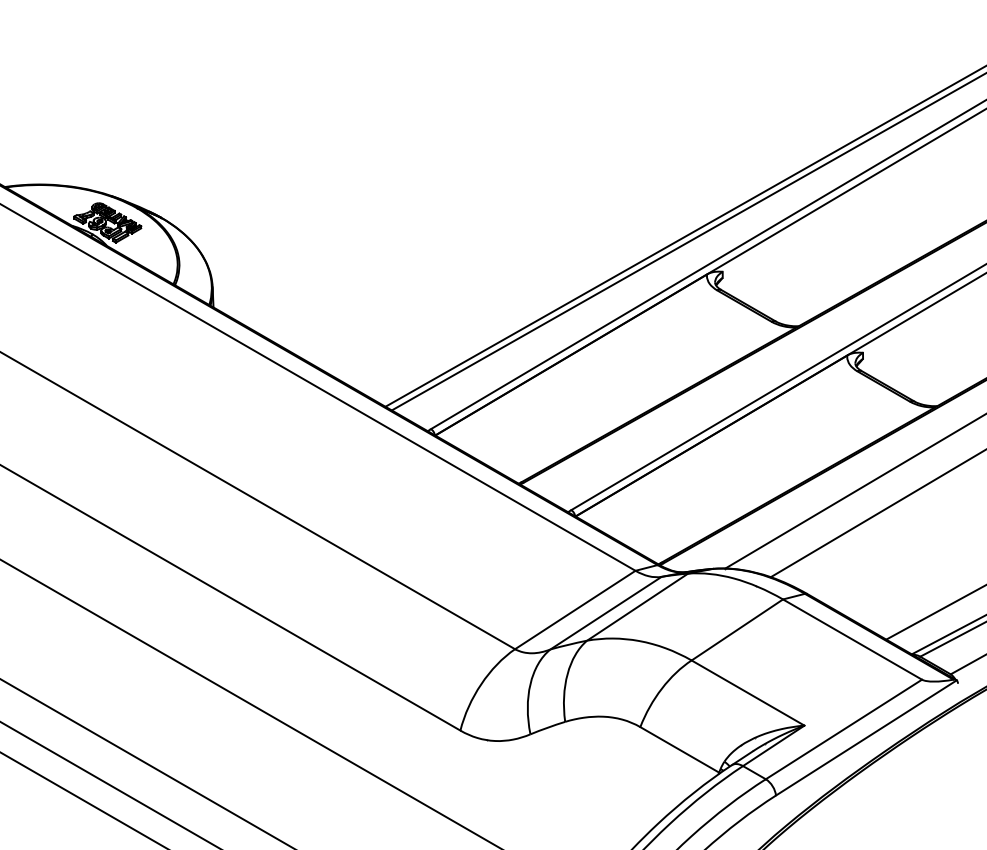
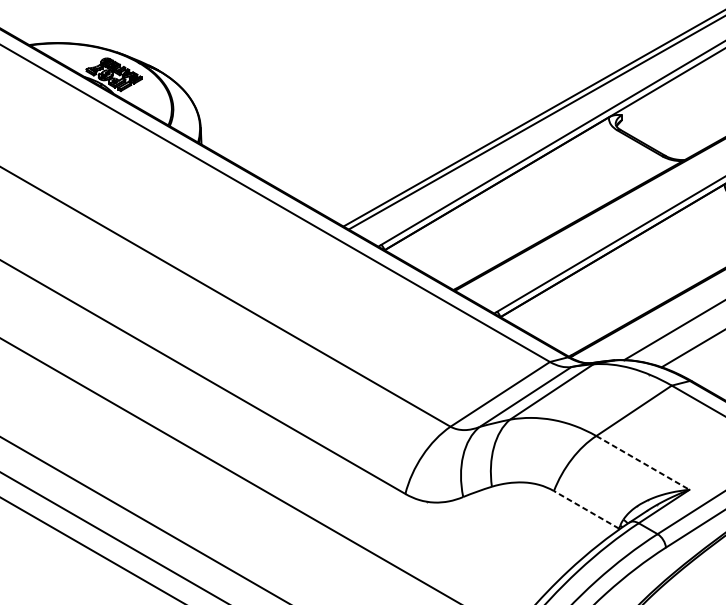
line: (748, 693) -> (643, 463), solid -> dashed
line: (679, 749) -> (586, 509), solid -> dashed

